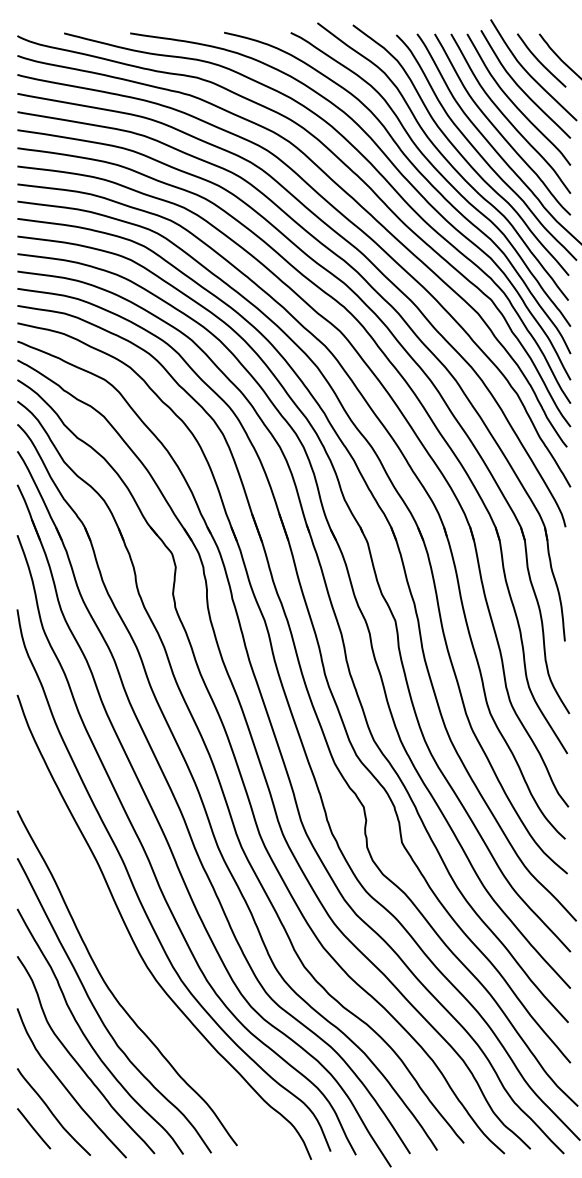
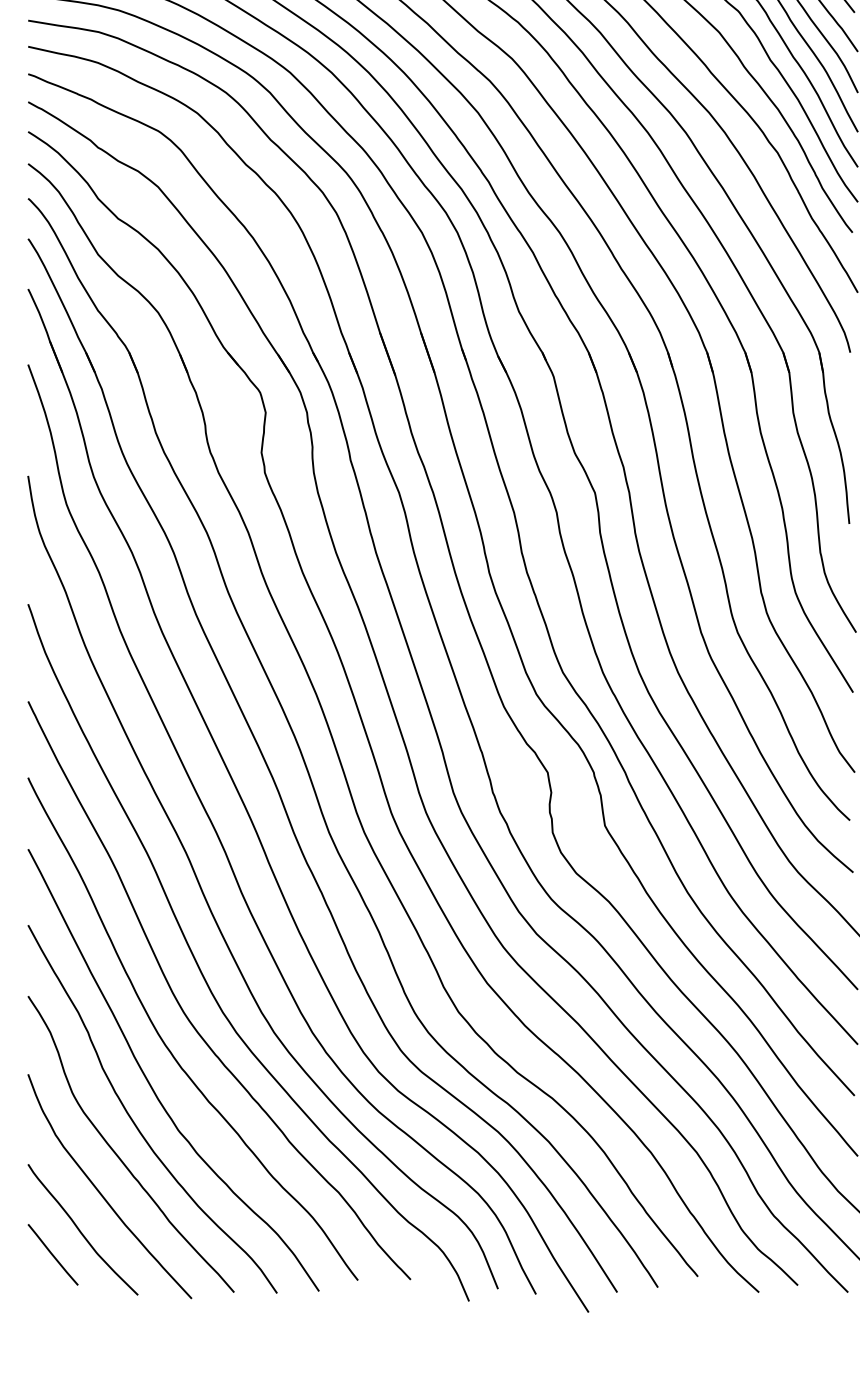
curve: (120, 963) -> (182, 1006), added

